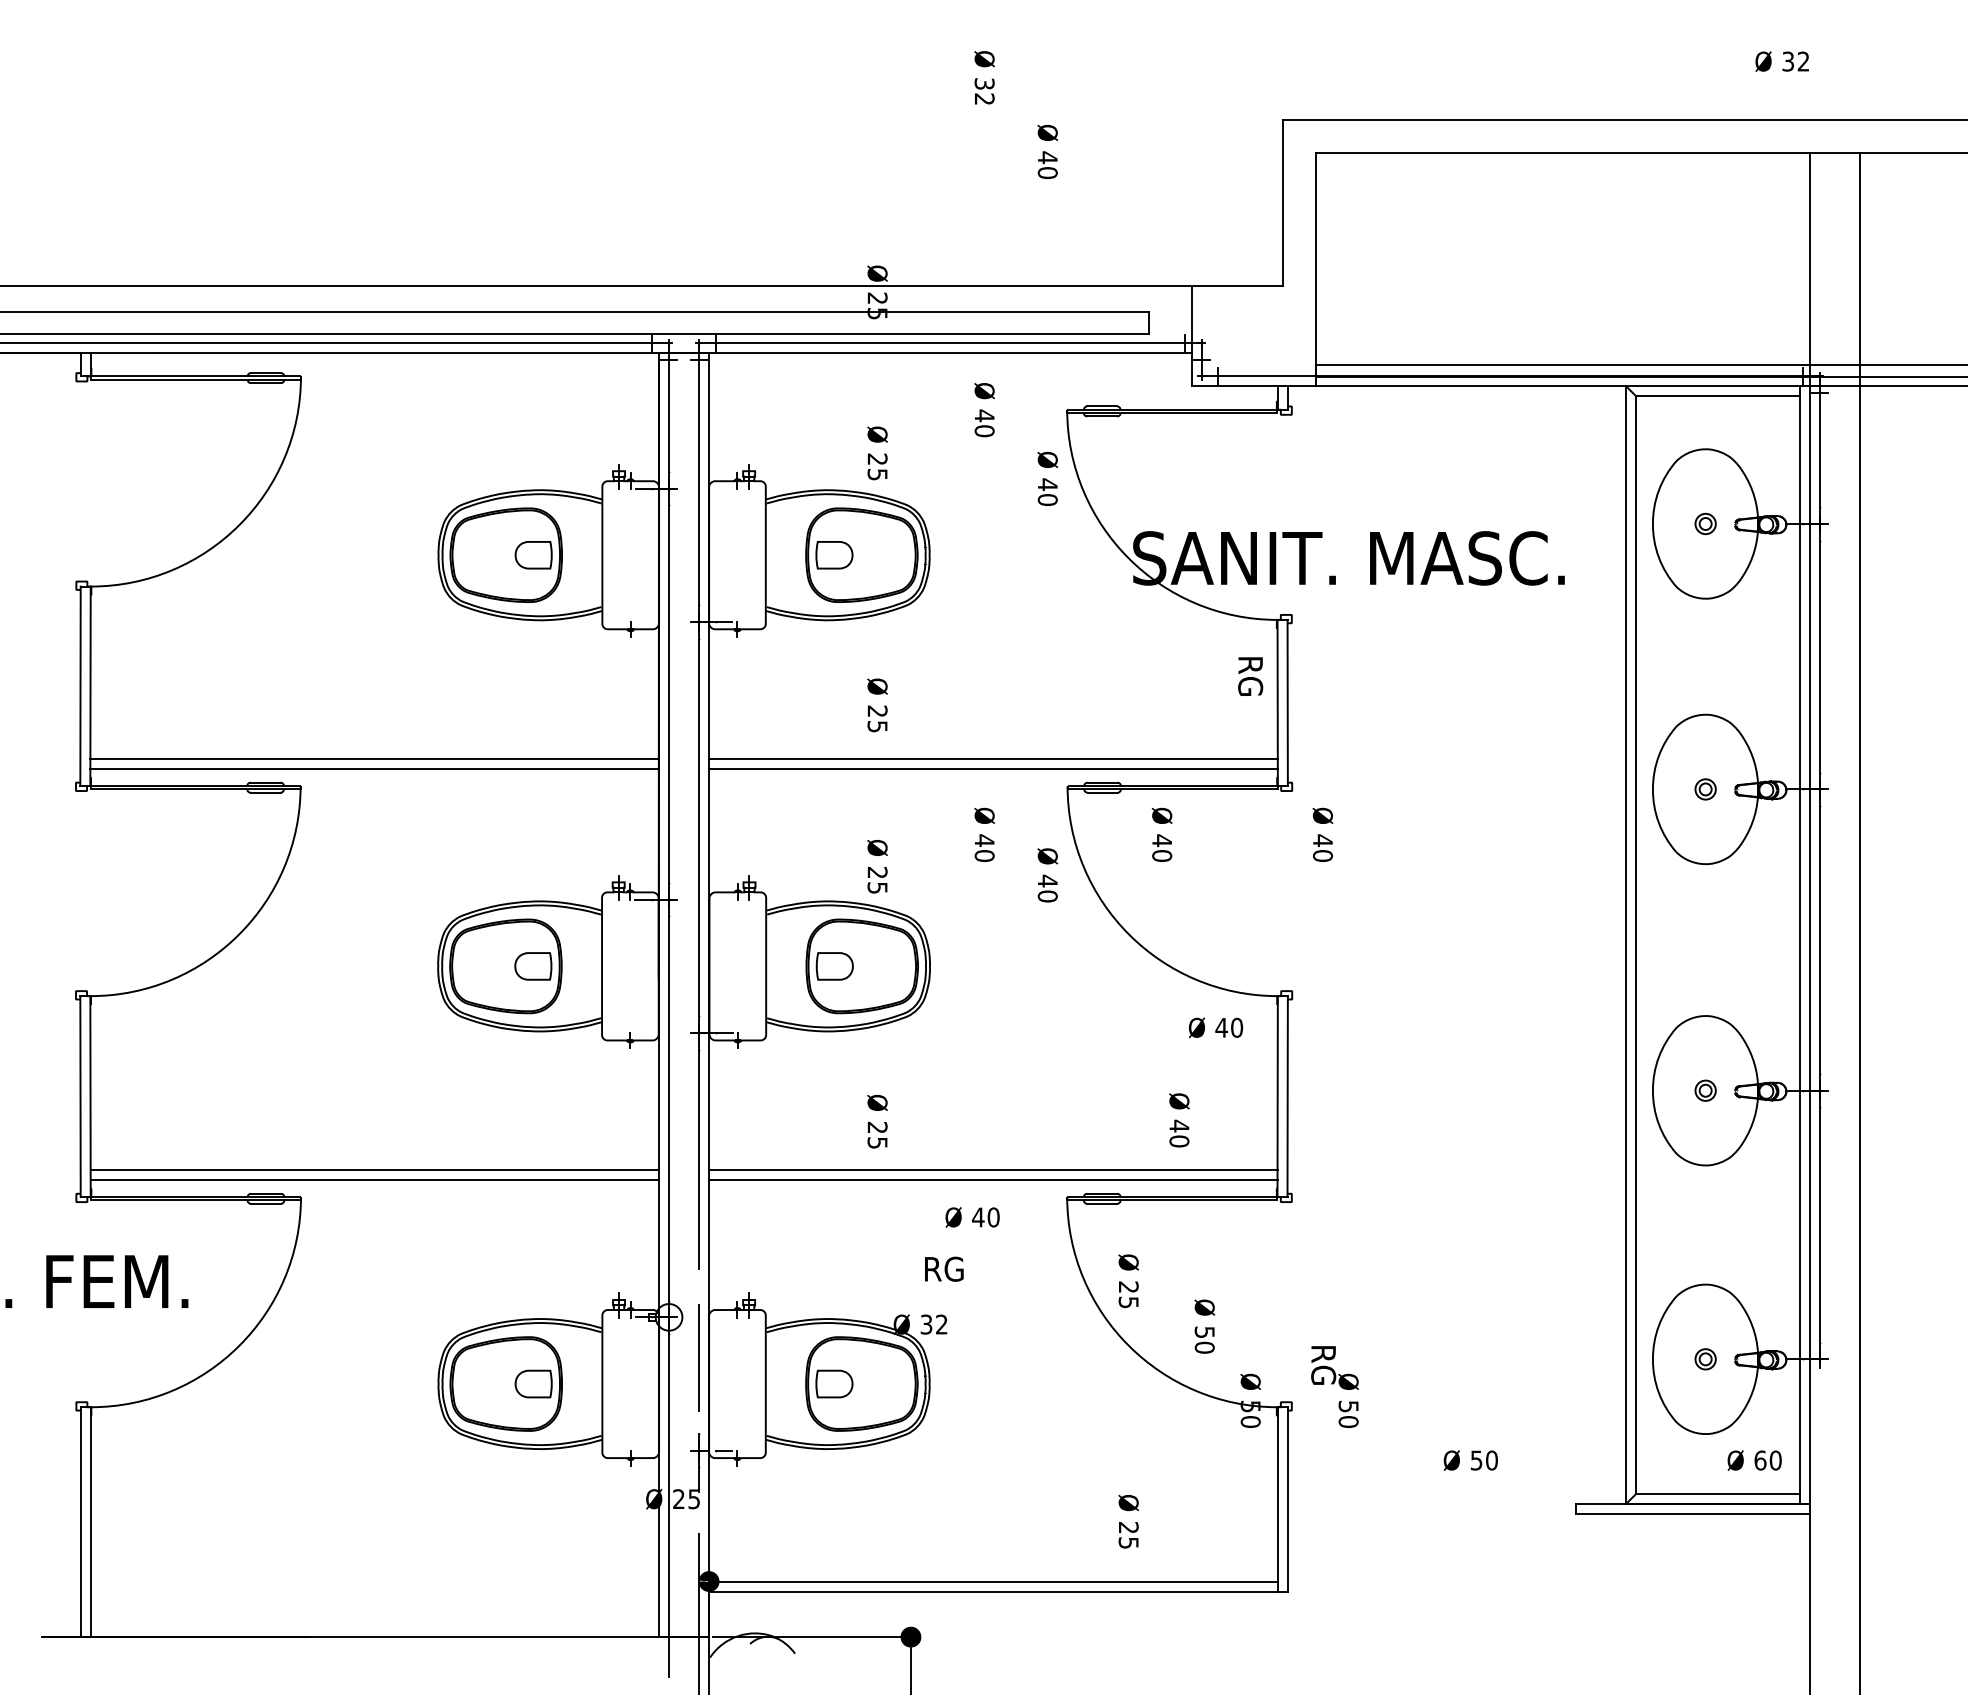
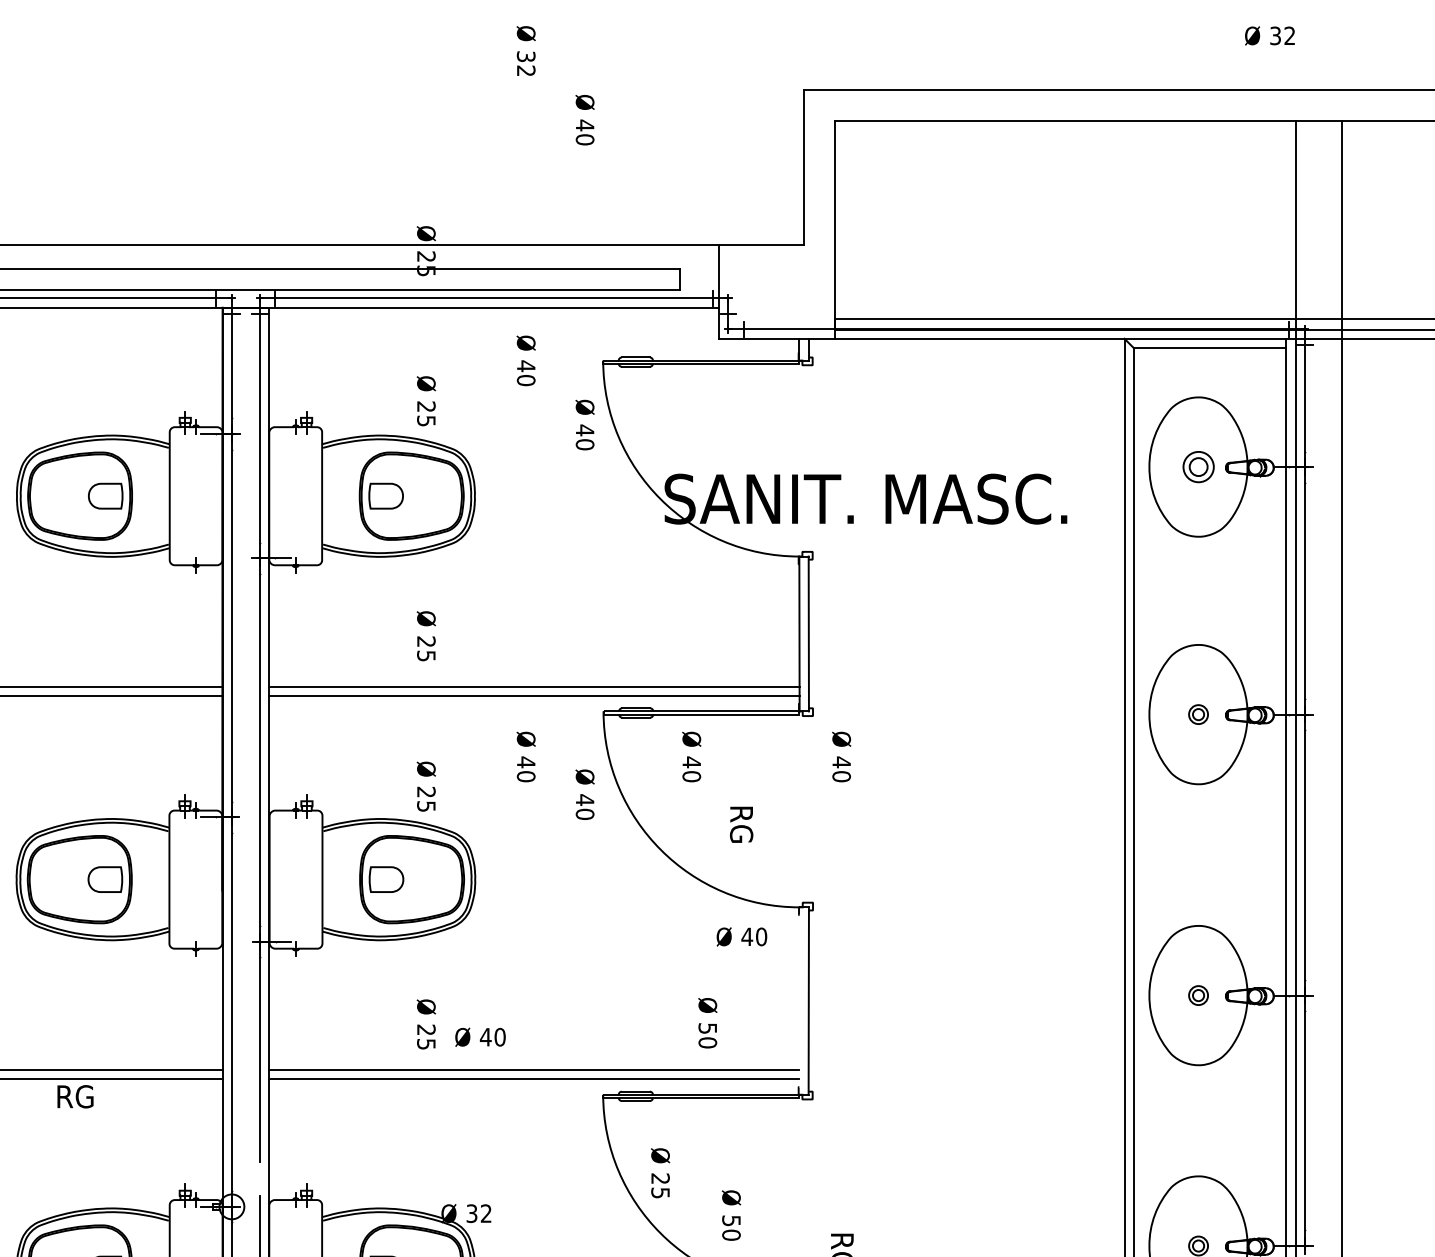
part: (1705, 523) -> (1198, 466), size x1.6
text: (1250, 676) -> (741, 824), moved
line: (1277, 1096) -> (799, 1000), removed
text: (1179, 1125) -> (707, 1027), 40 -> 50
text: (972, 1217) -> (480, 1037), moved
text: (944, 1268) -> (75, 1096), moved

